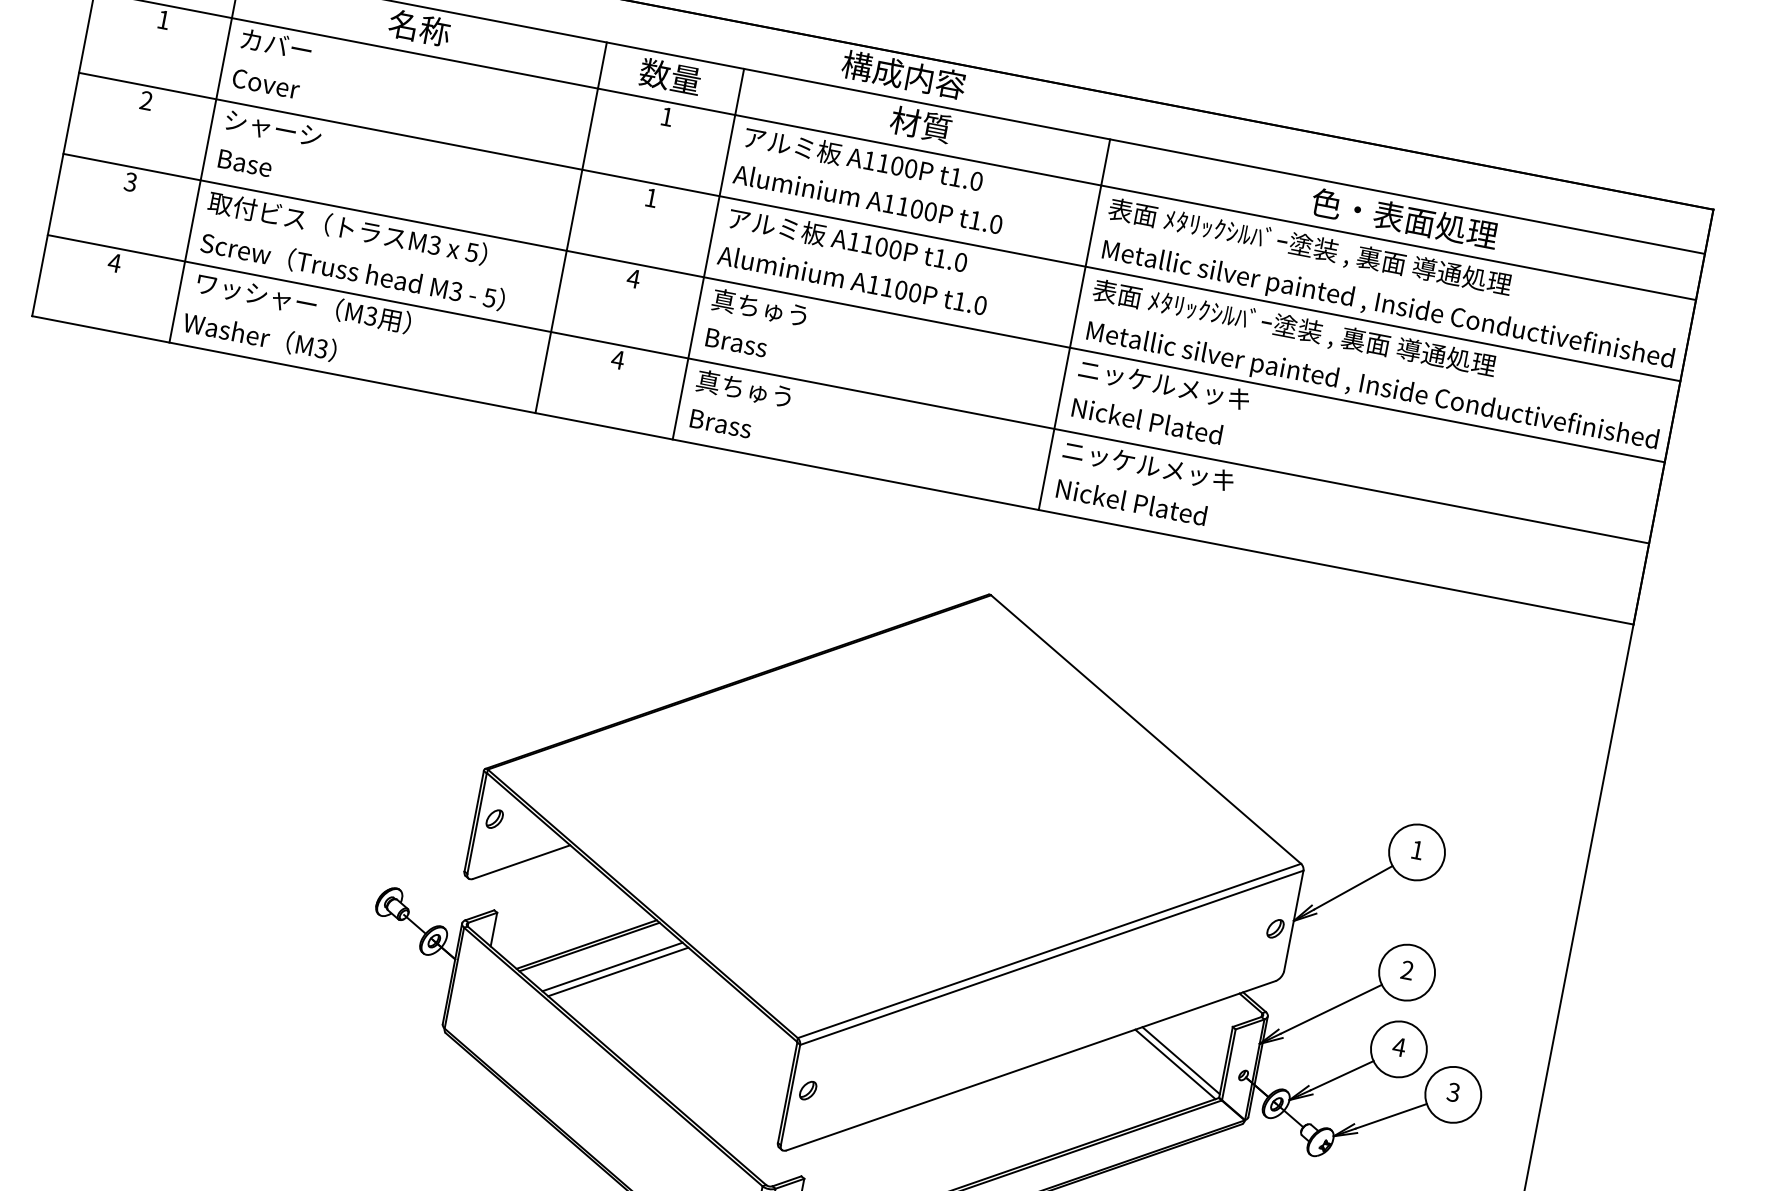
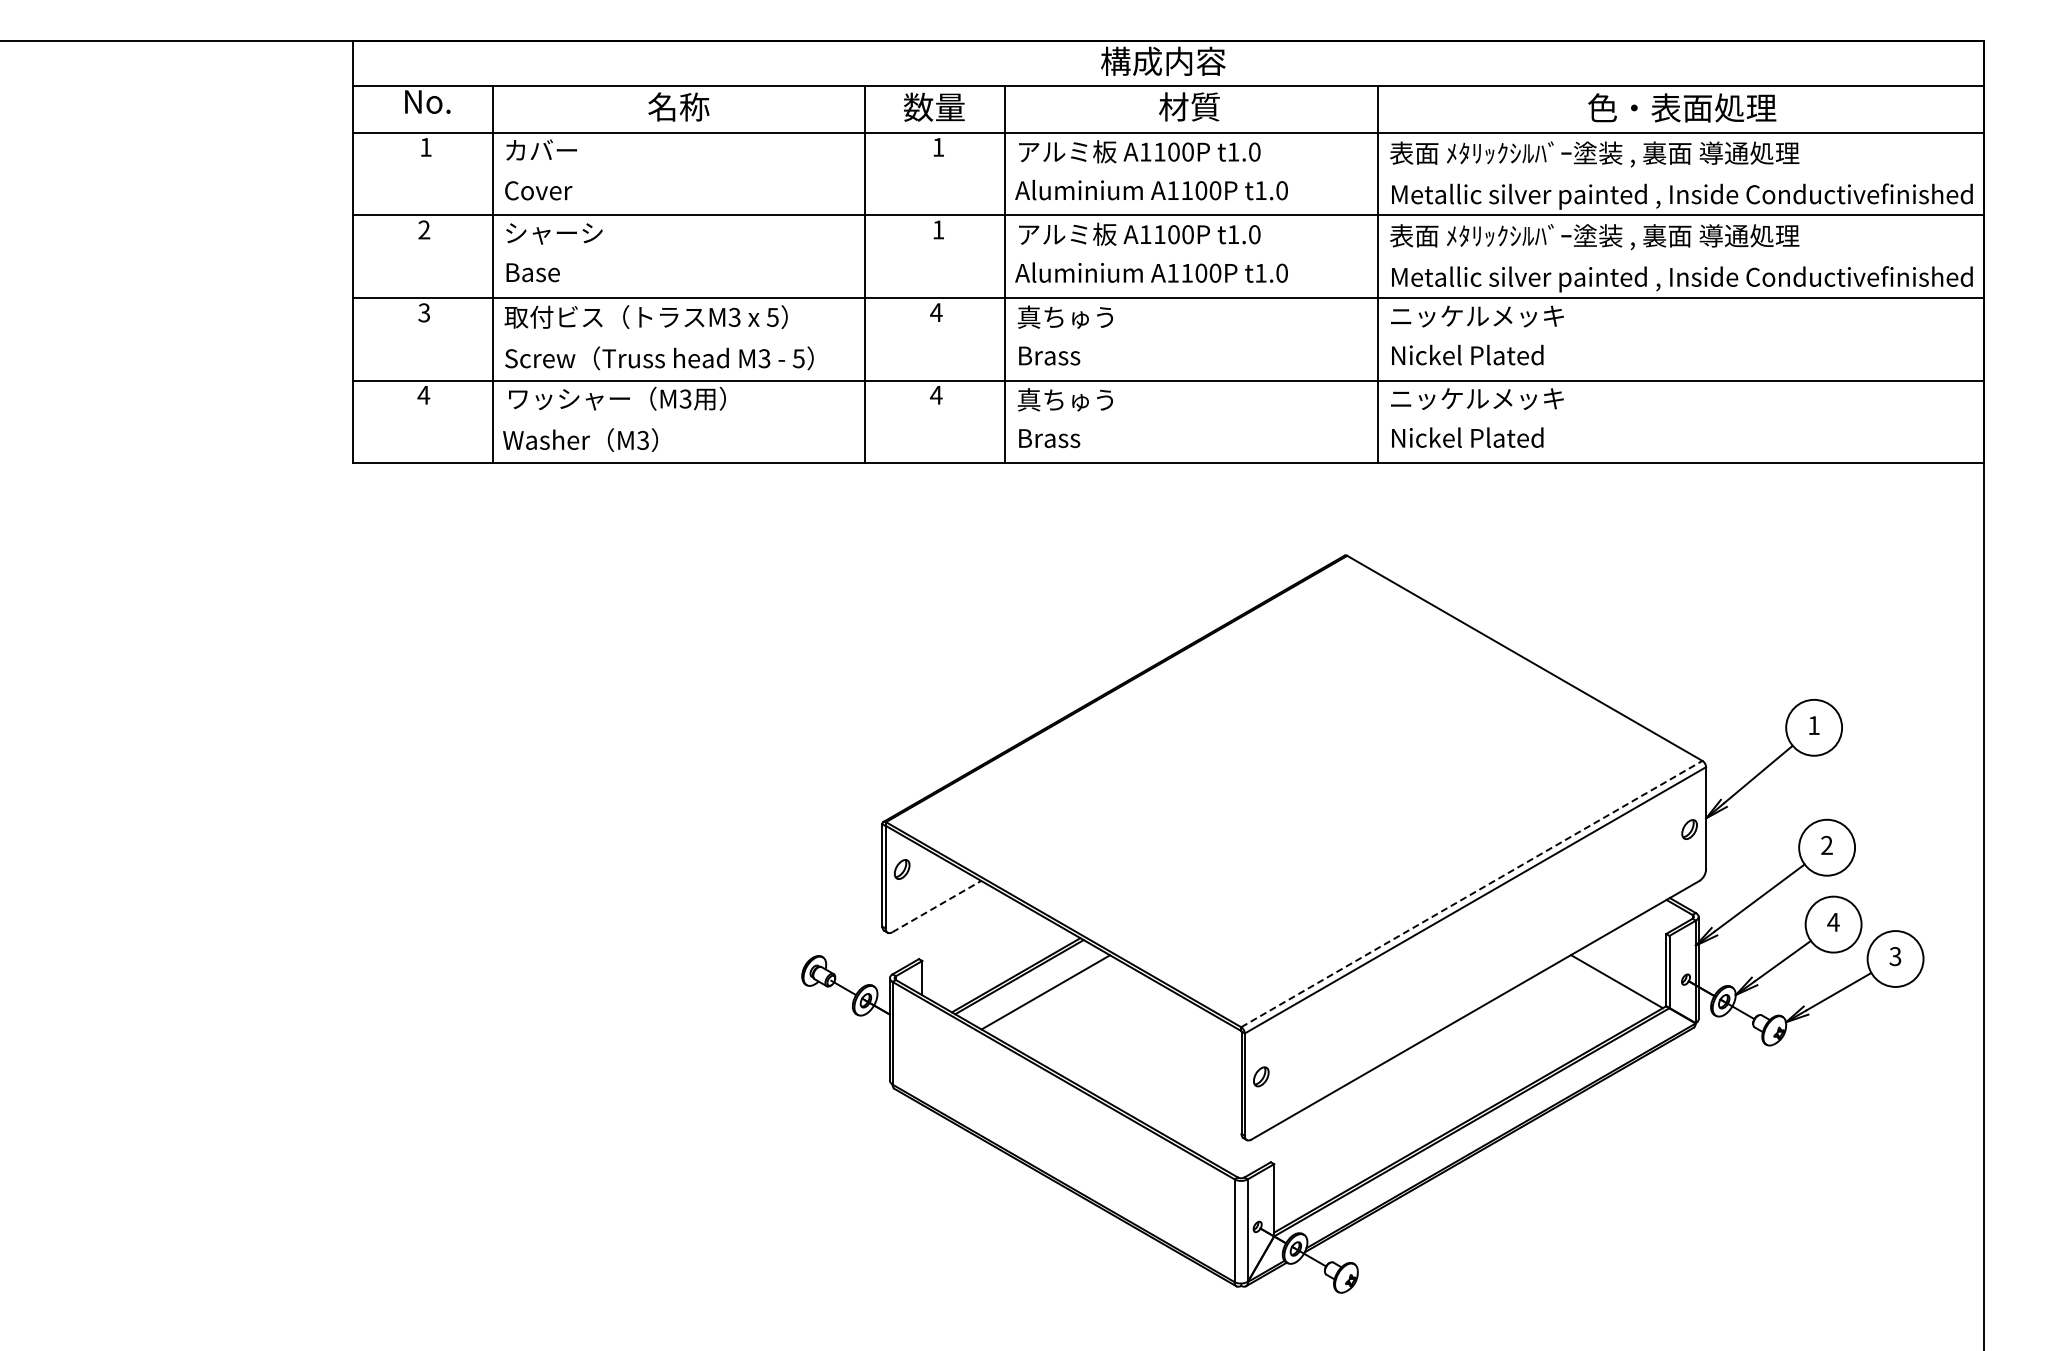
line: (522, 862) -> (937, 906), solid -> dashed
line: (1050, 950) -> (1472, 893), solid -> dashed
line: (618, 972) -> (1052, 996), removed
line: (1180, 1060) -> (1621, 976), removed

